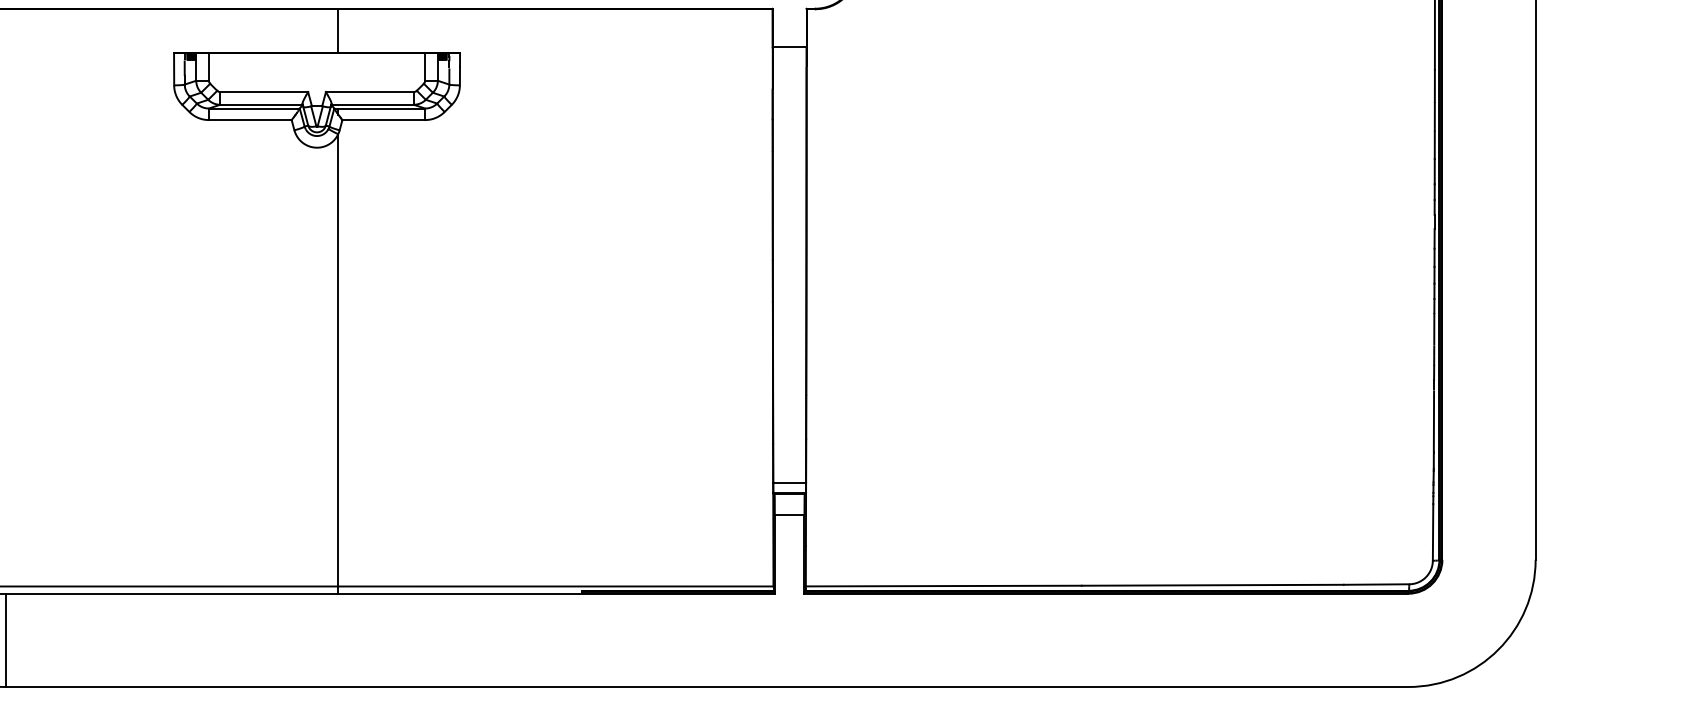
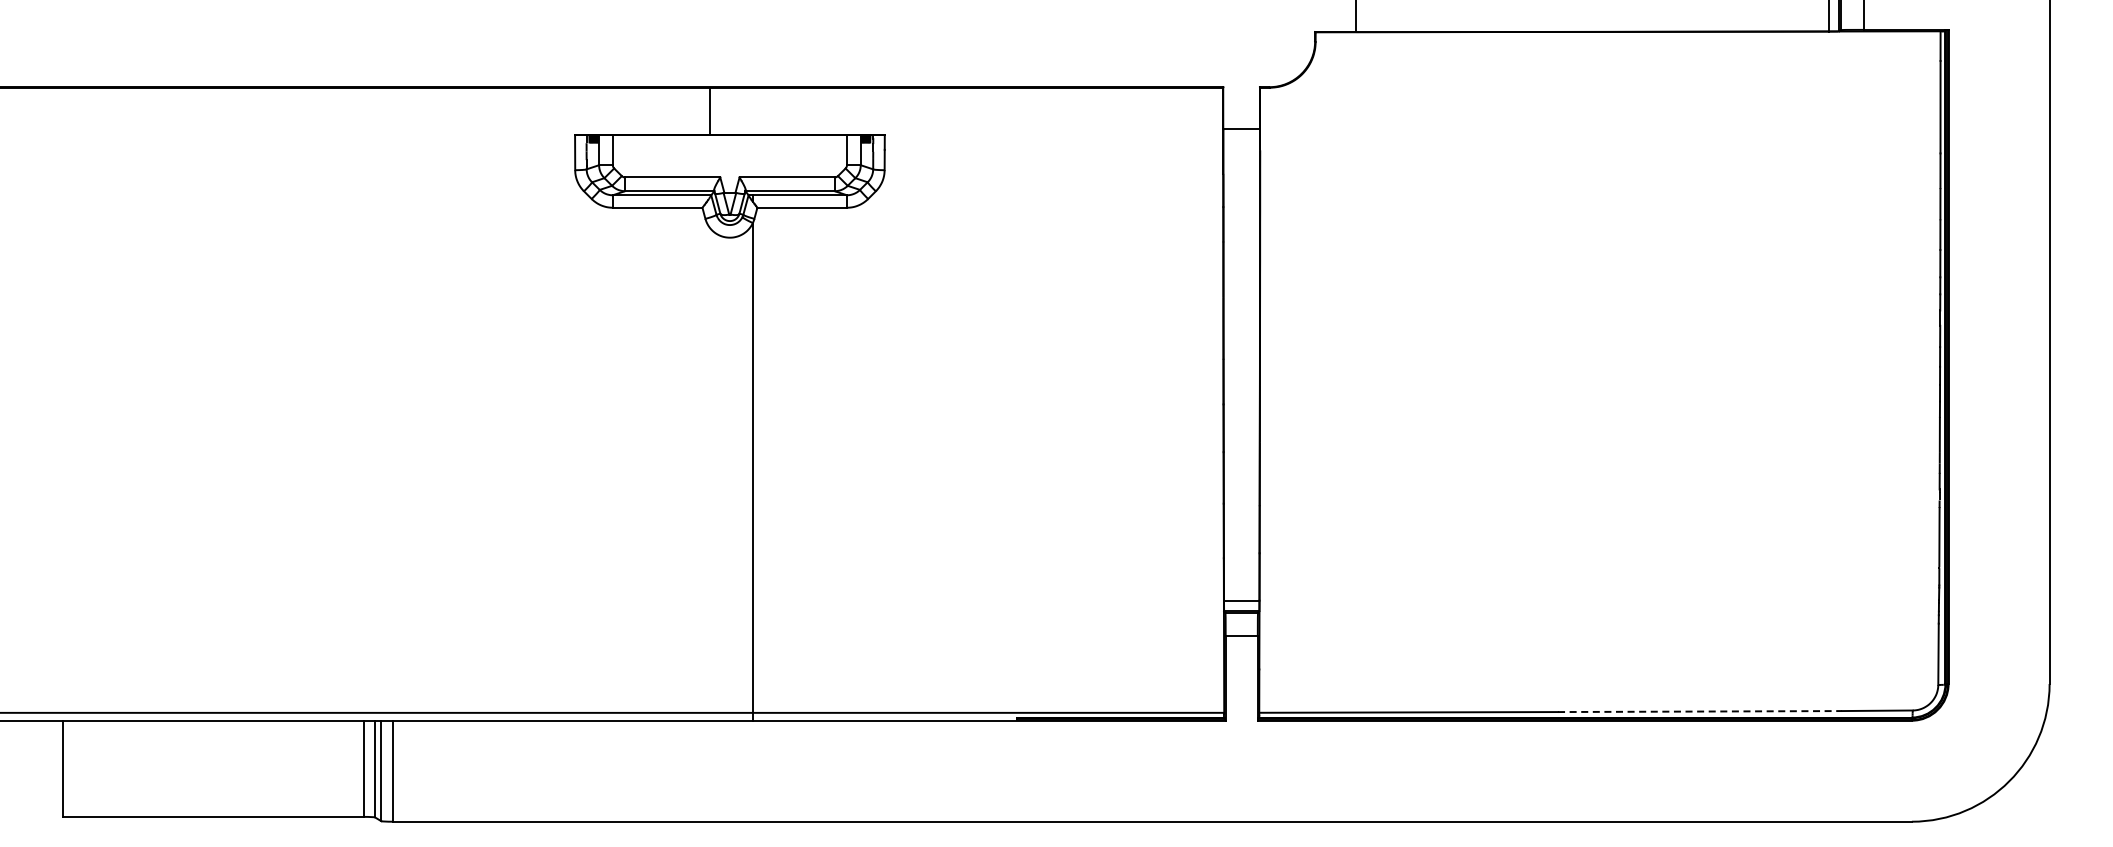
line: (337, 31) -> (709, 111), moved
line: (1212, 585) -> (1699, 711), solid -> dashed

